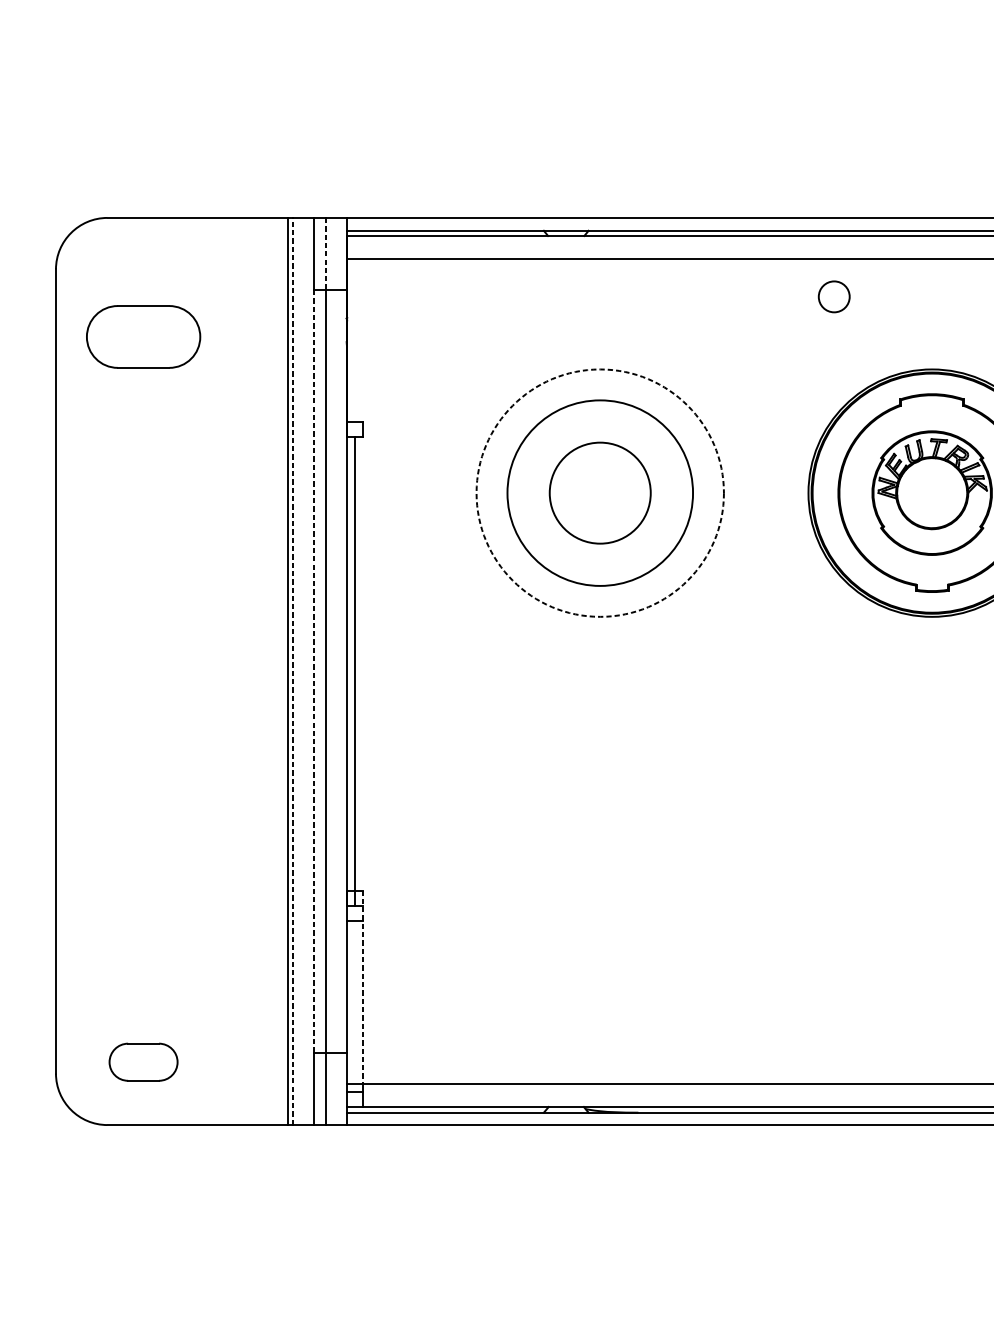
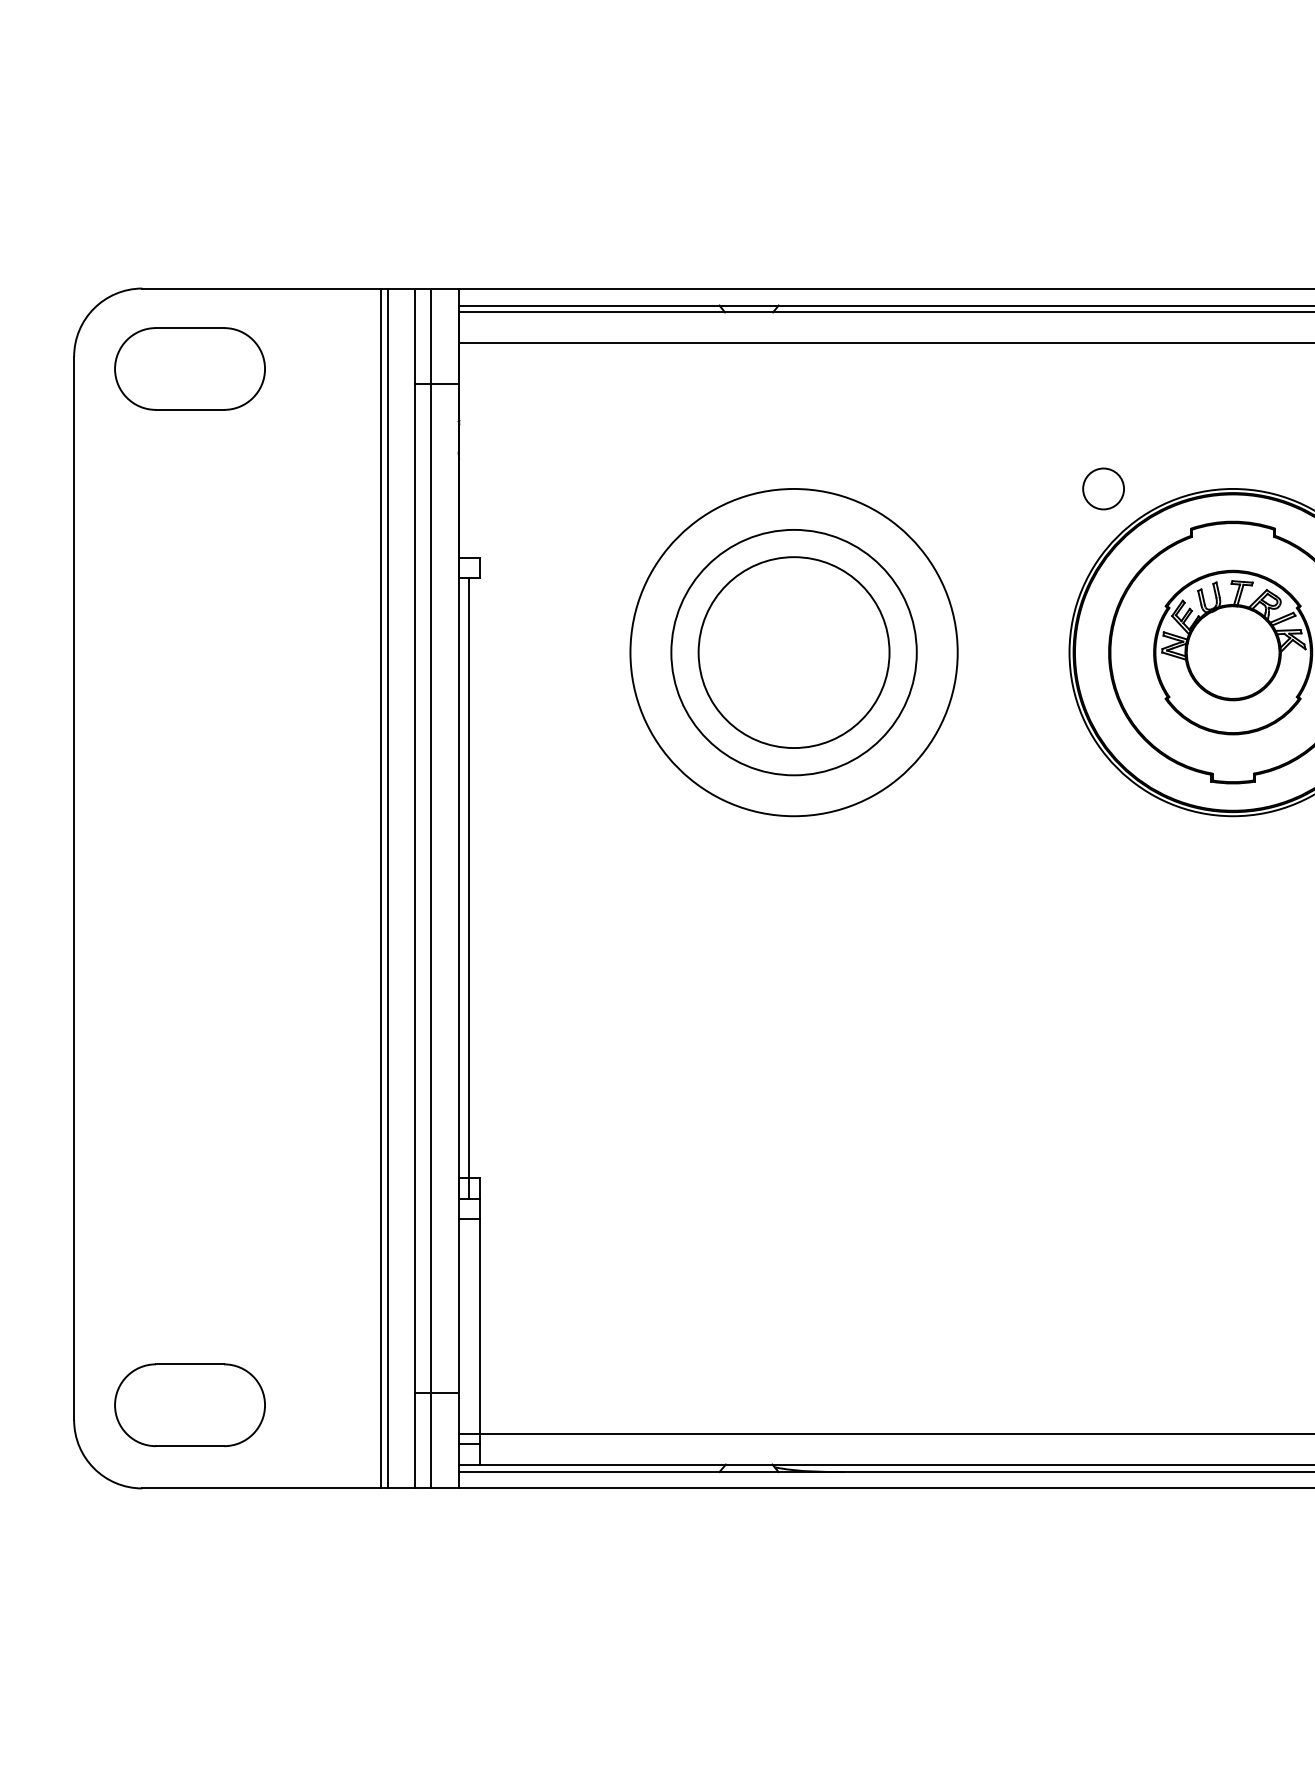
line: (326, 254) -> (431, 336), dashed -> solid
circle: (834, 296) -> (1103, 488), moved
part: (143, 336) -> (189, 368), moved
circle: (599, 493) -> (793, 652), dashed -> solid
circle: (599, 493) -> (793, 652), size x1.43
line: (292, 671) -> (387, 888), dashed -> solid
line: (314, 671) -> (415, 888), dashed -> solid
line: (362, 987) -> (479, 1306), dashed -> solid
part: (143, 1062) -> (189, 1405), size x1.67

